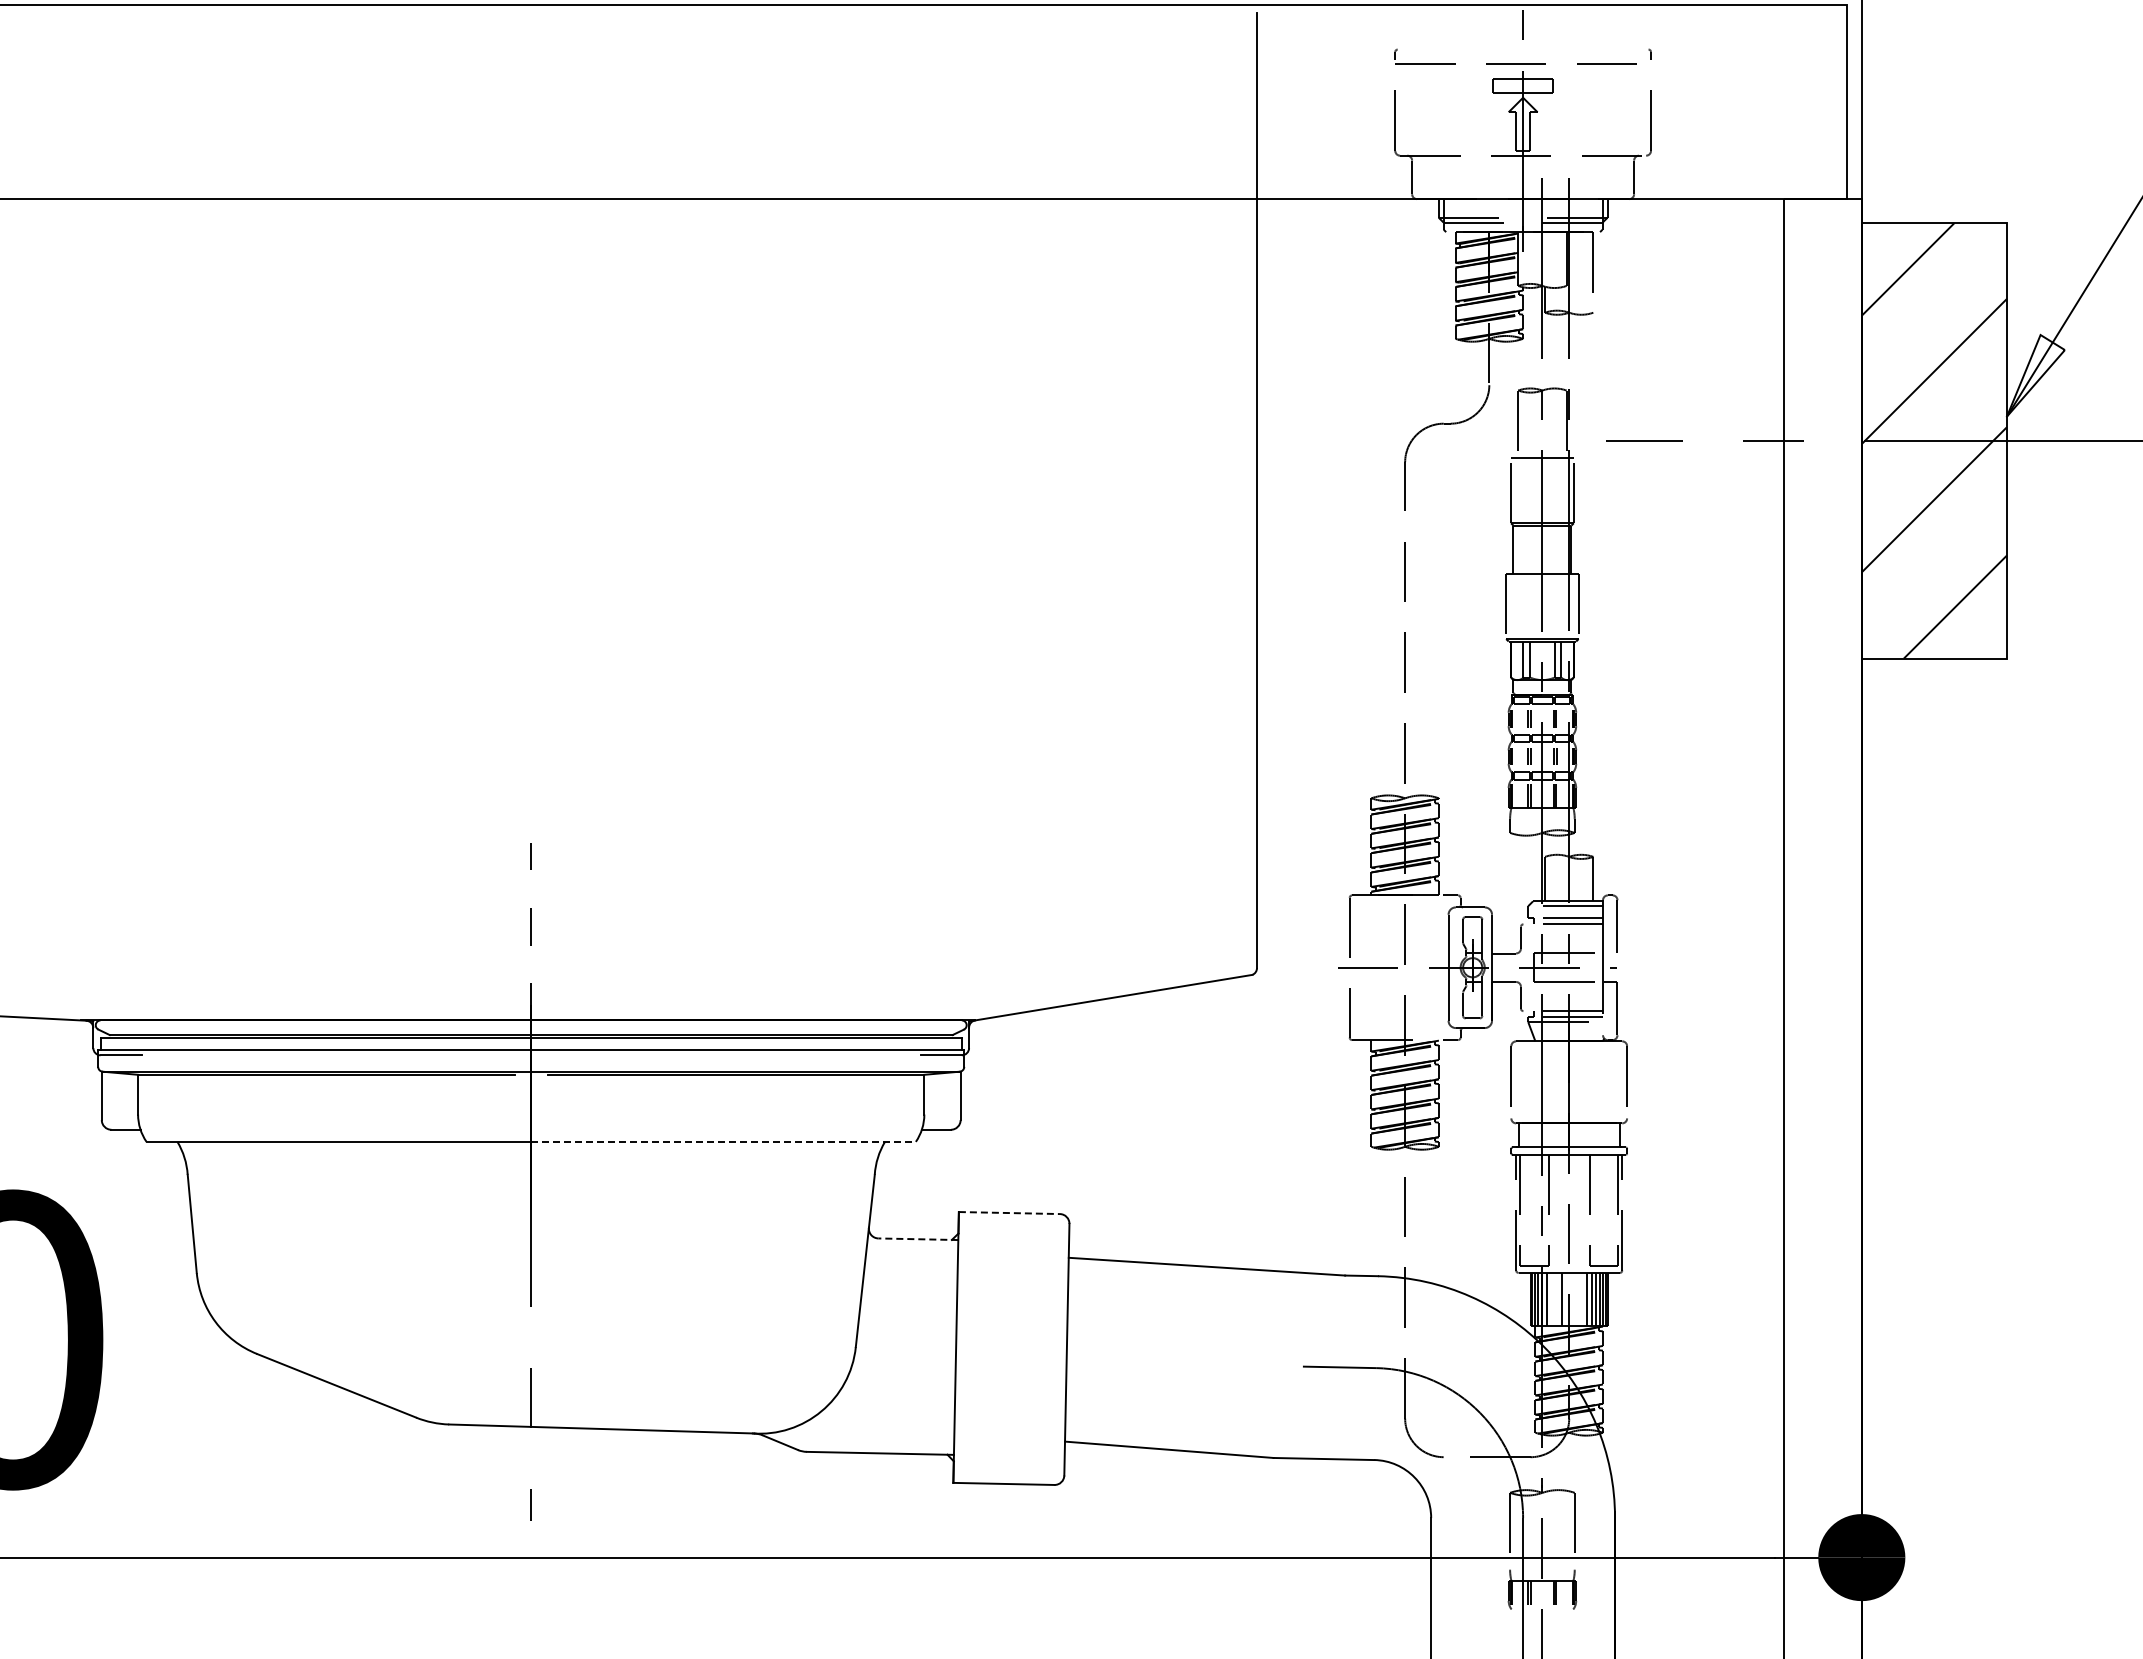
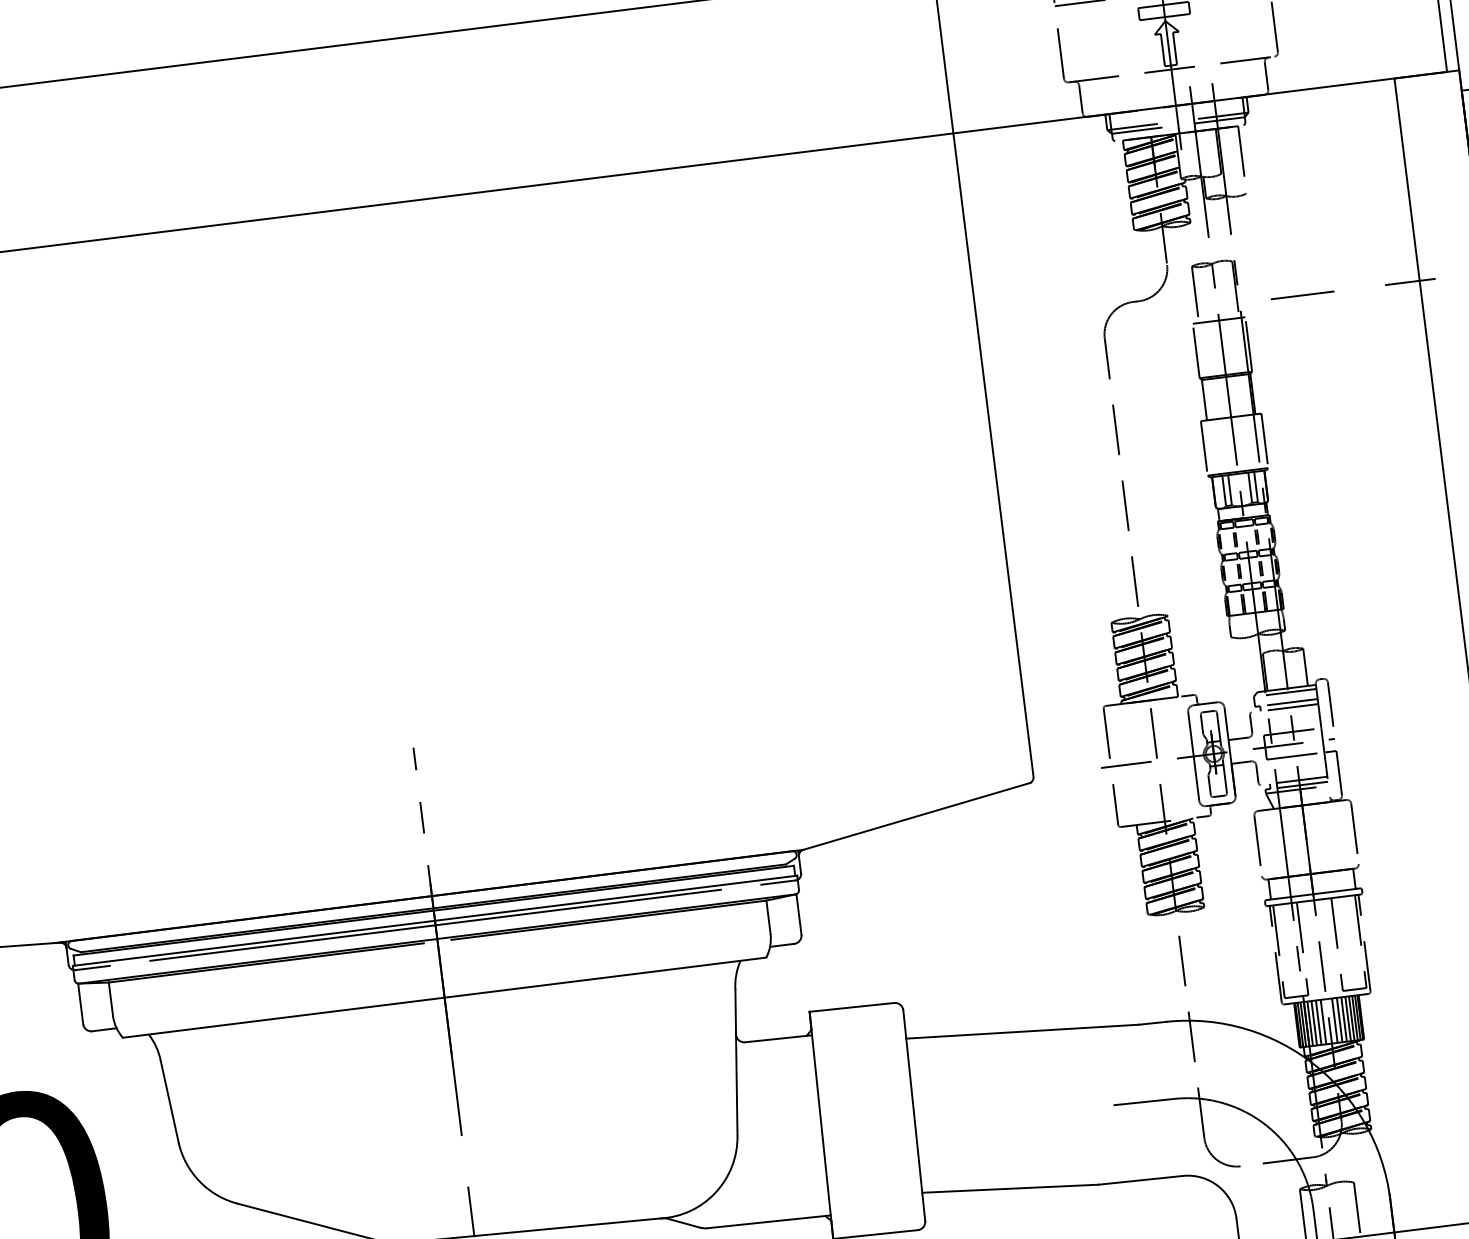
line: (531, 1055) -> (435, 925), added
line: (724, 1141) -> (606, 977), dashed -> solid
line: (1009, 1213) -> (852, 1007), dashed -> solid
line: (918, 1239) -> (778, 1038), dashed -> solid
line: (1551, 1299) -> (1314, 1023), added
line: (1556, 1299) -> (1318, 1022), added
line: (1576, 1299) -> (1335, 1020), added
line: (1581, 1299) -> (1339, 1020), added

